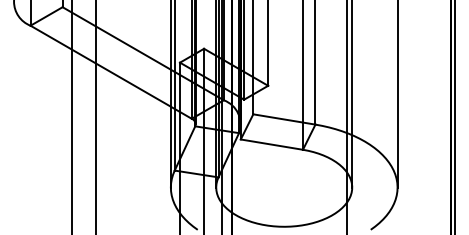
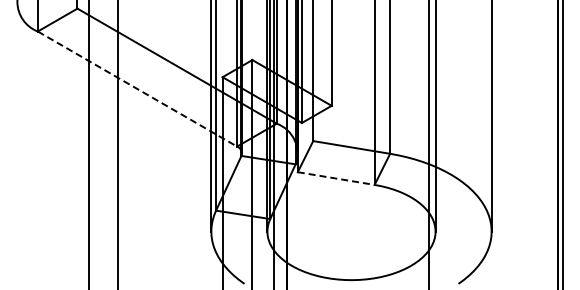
line: (111, 72) -> (137, 89), solid -> dashed
line: (272, 144) -> (336, 178), solid -> dashed

